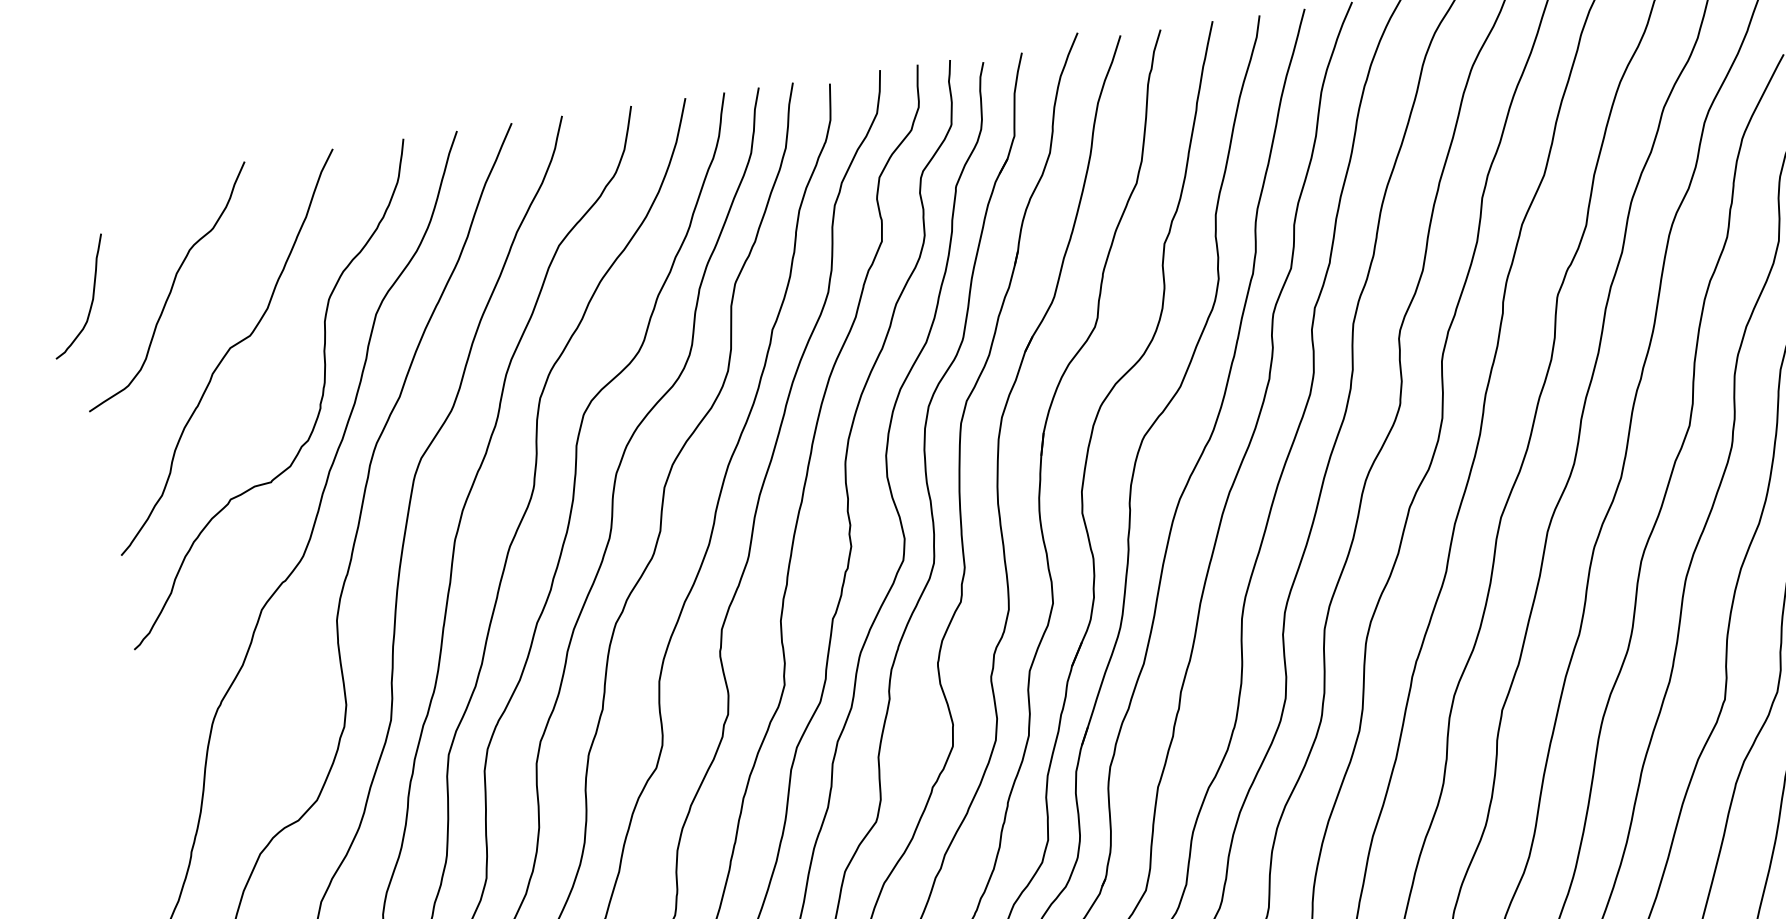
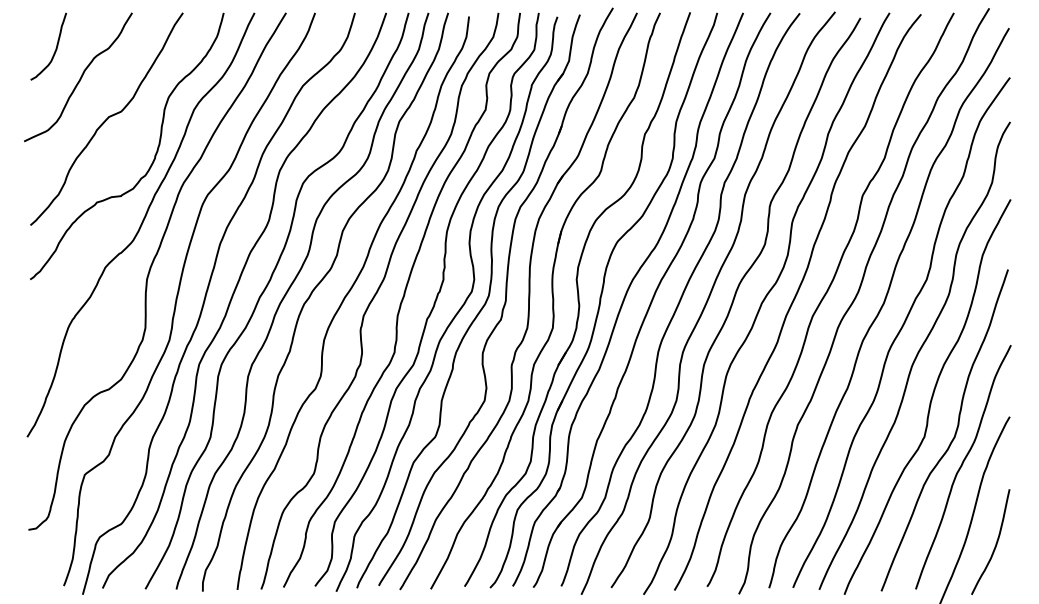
curve: (91, 298) -> (55, 48), moved

